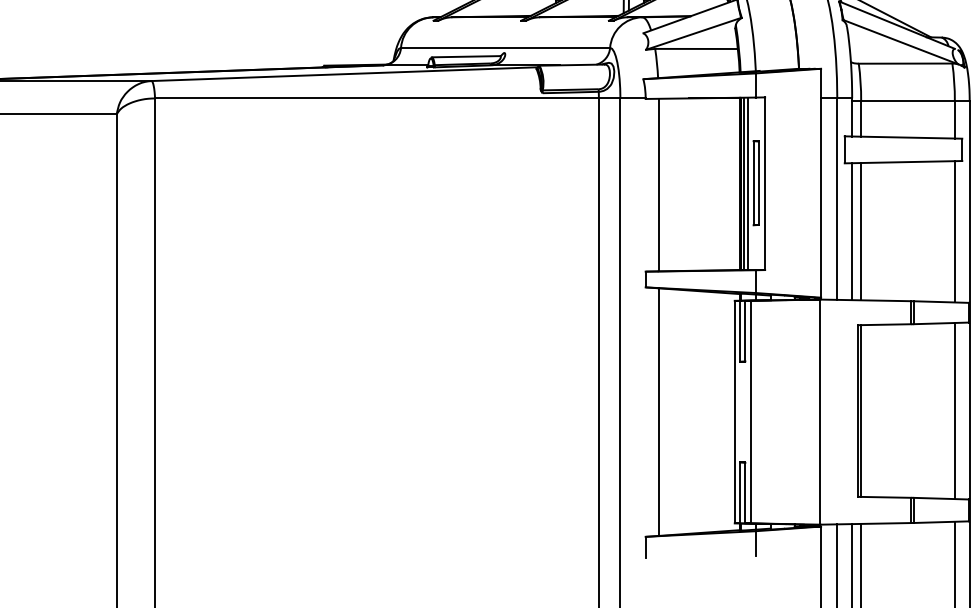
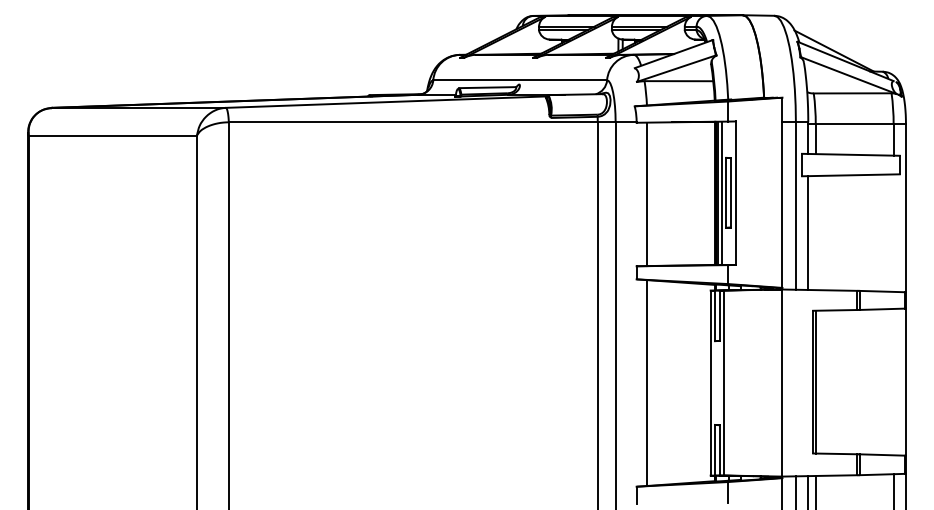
line: (954, 230) -> (893, 232), removed
line: (860, 232) -> (815, 233), removed
line: (954, 410) -> (893, 381), removed

